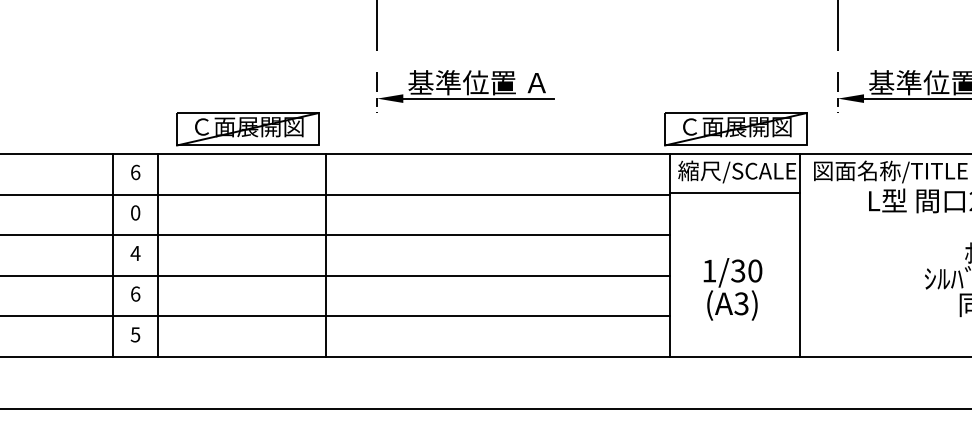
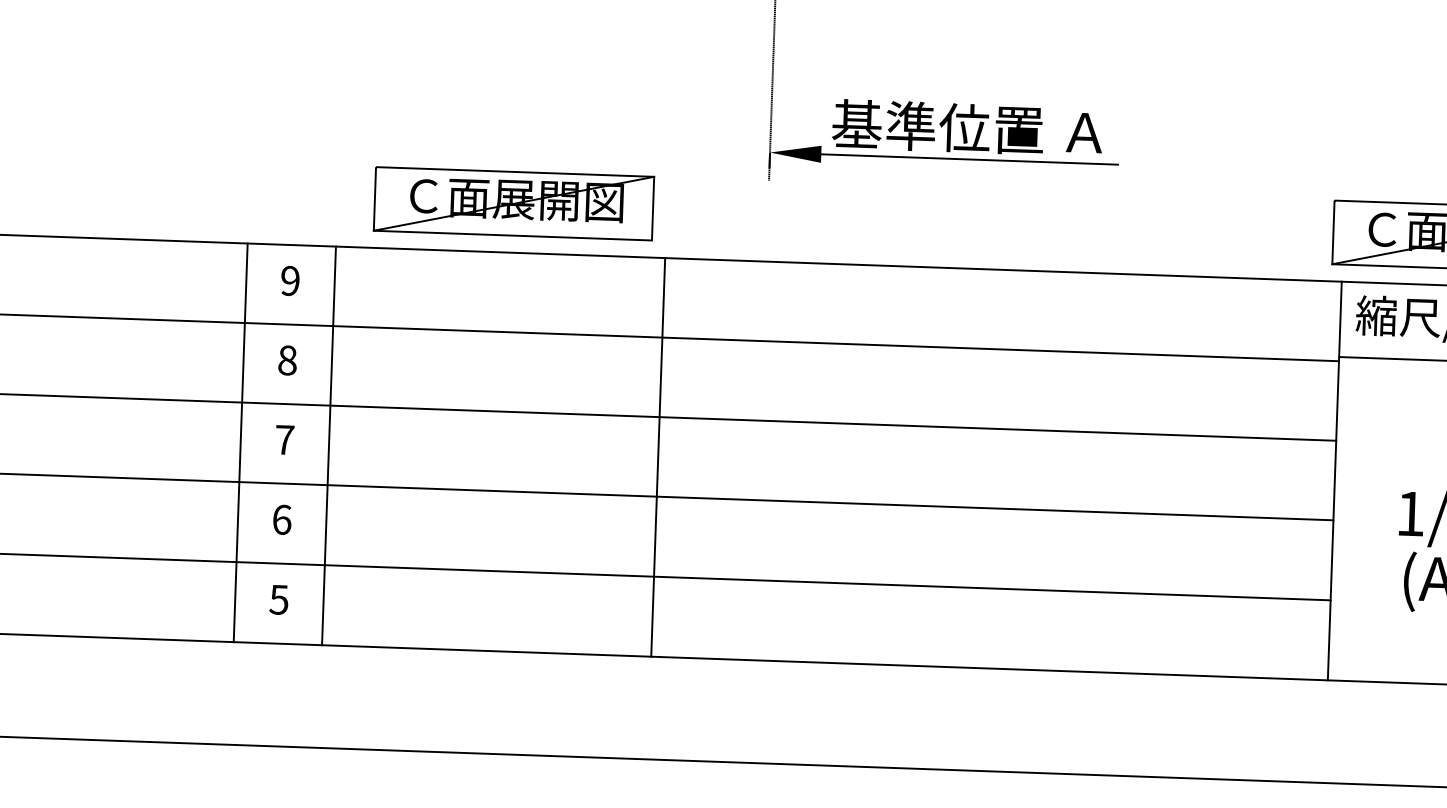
text: (135, 172) -> (290, 281), 6 -> 9
text: (135, 212) -> (287, 359), 0 -> 8
text: (135, 253) -> (284, 440), 4 -> 7

